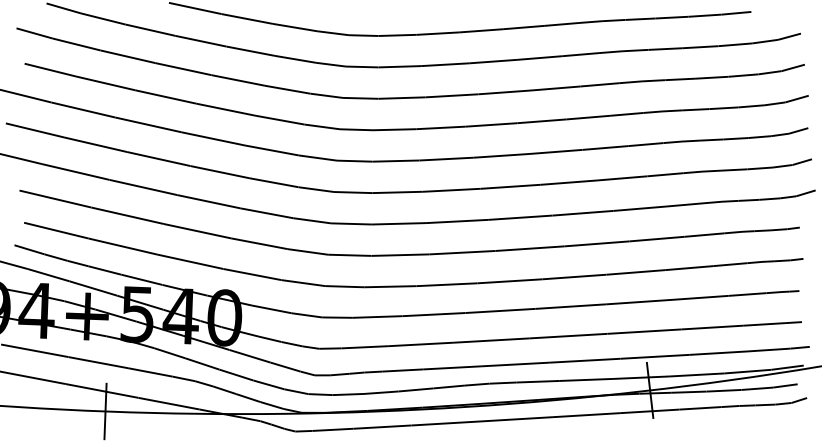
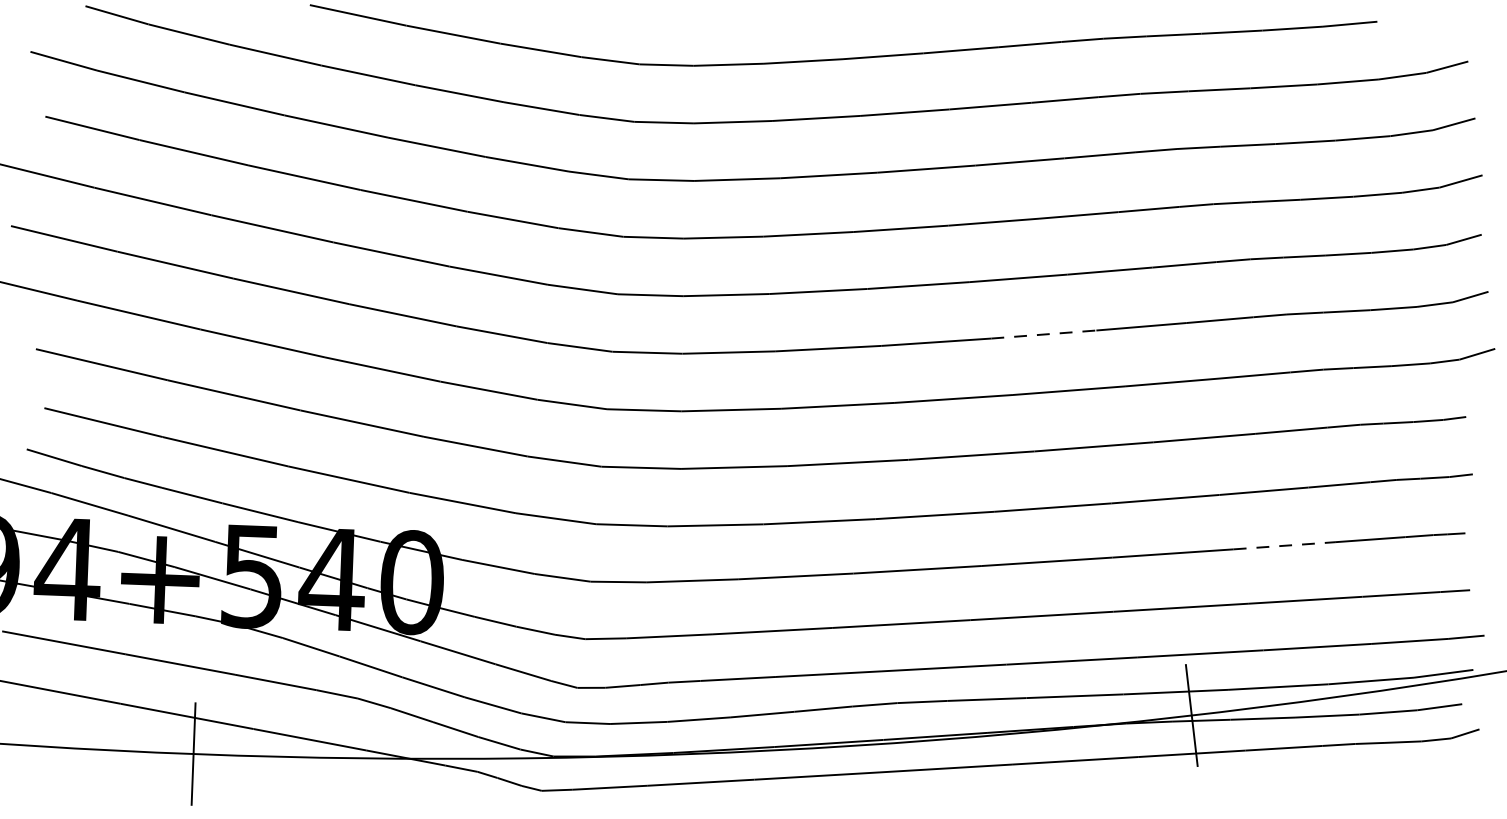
line: (569, 182) -> (1044, 334), solid -> dashed
line: (700, 297) -> (1284, 545), solid -> dashed

